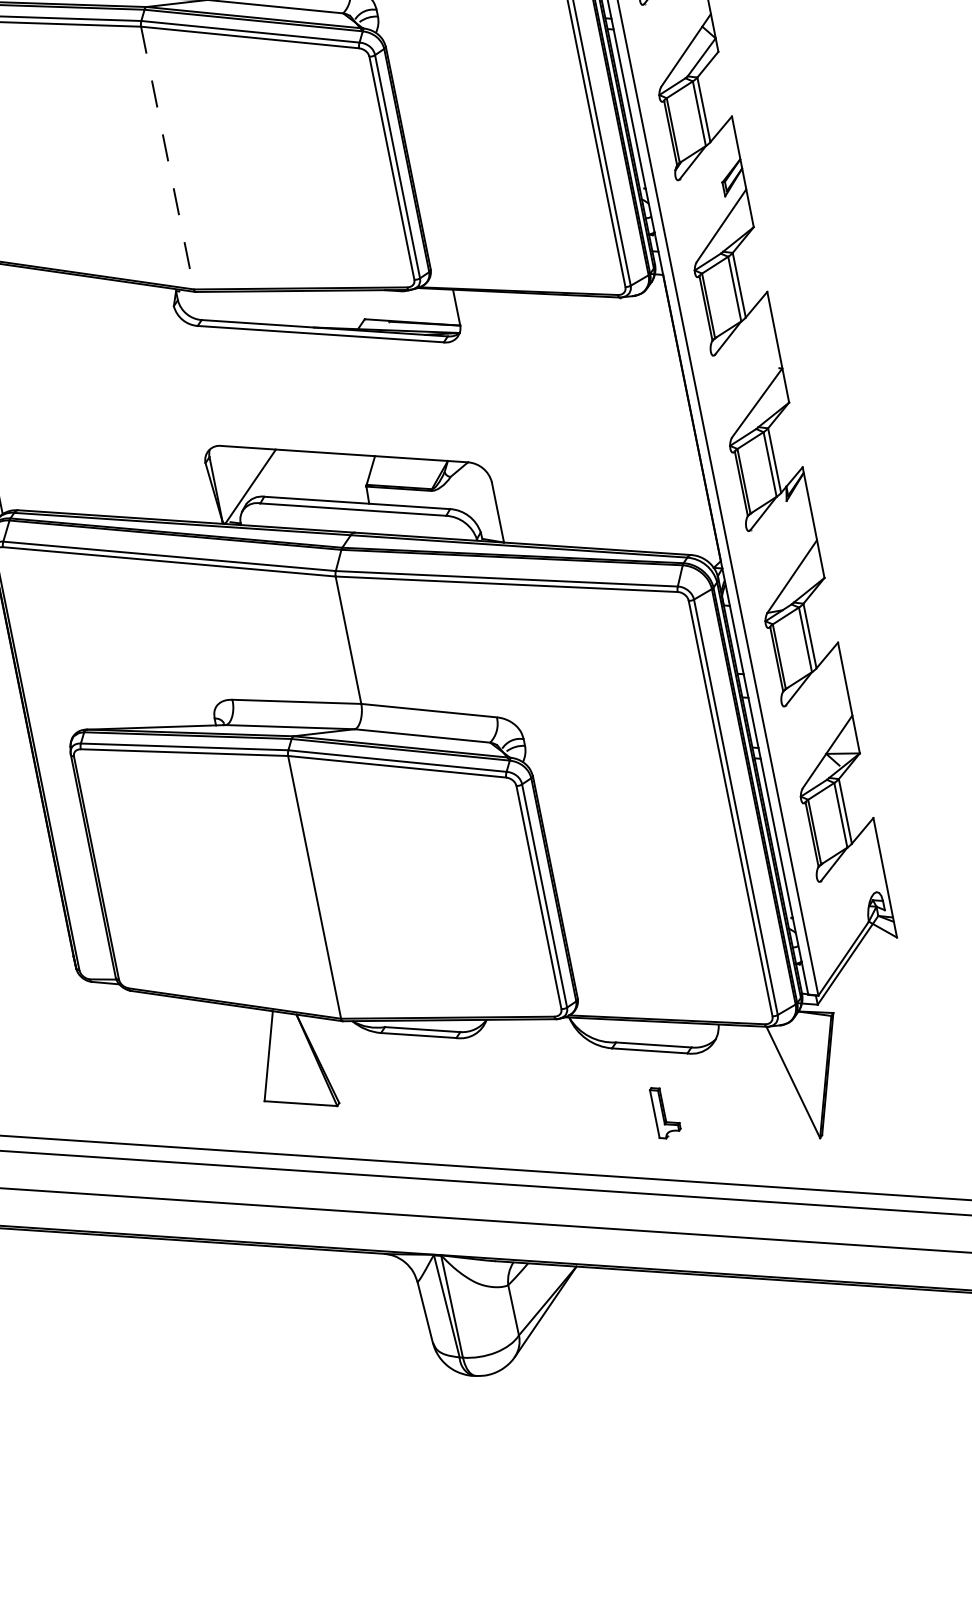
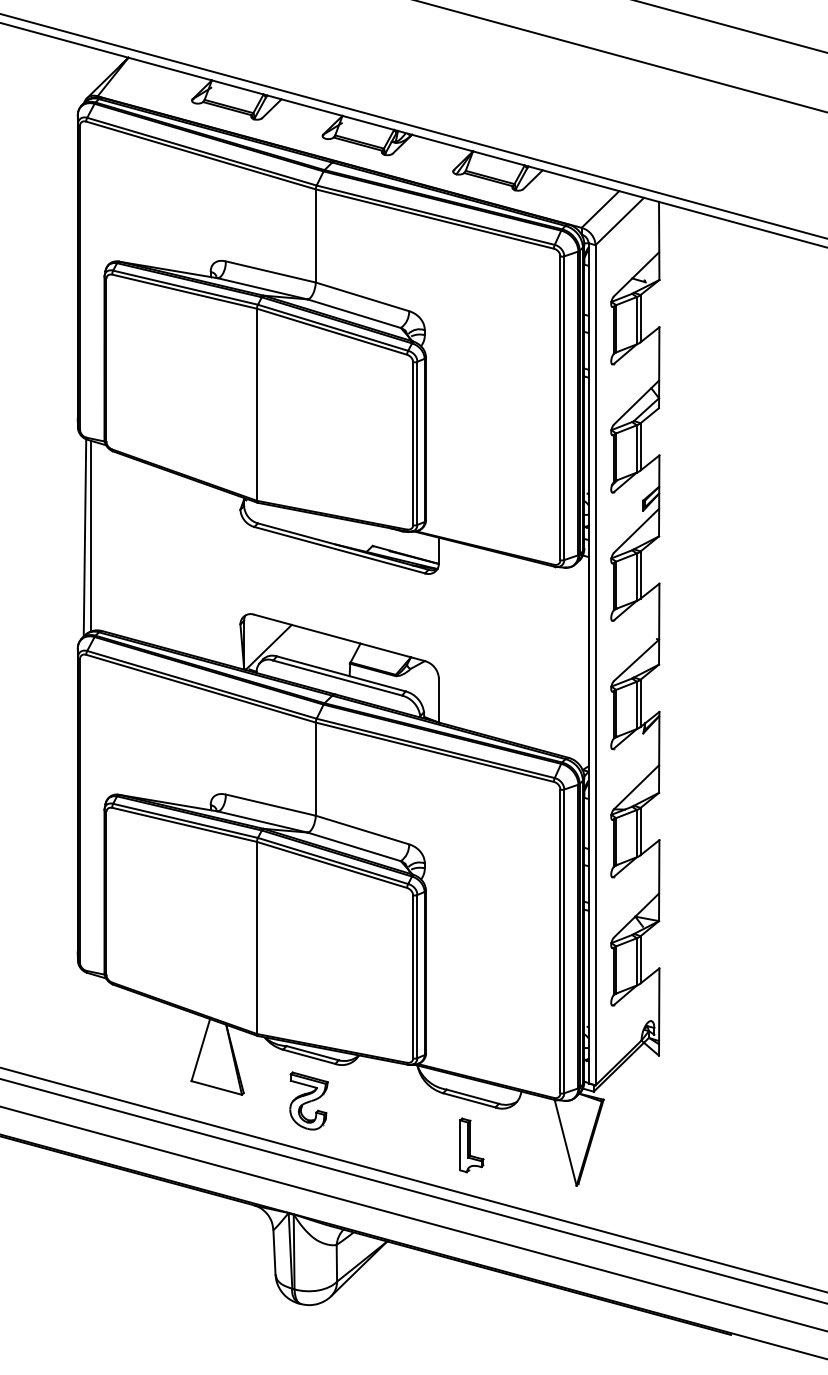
line: (167, 159) -> (256, 405), dashed -> solid
part: (429, 1095) -> (308, 1100), added
part: (665, 1112) -> (471, 1145), size x1.43

